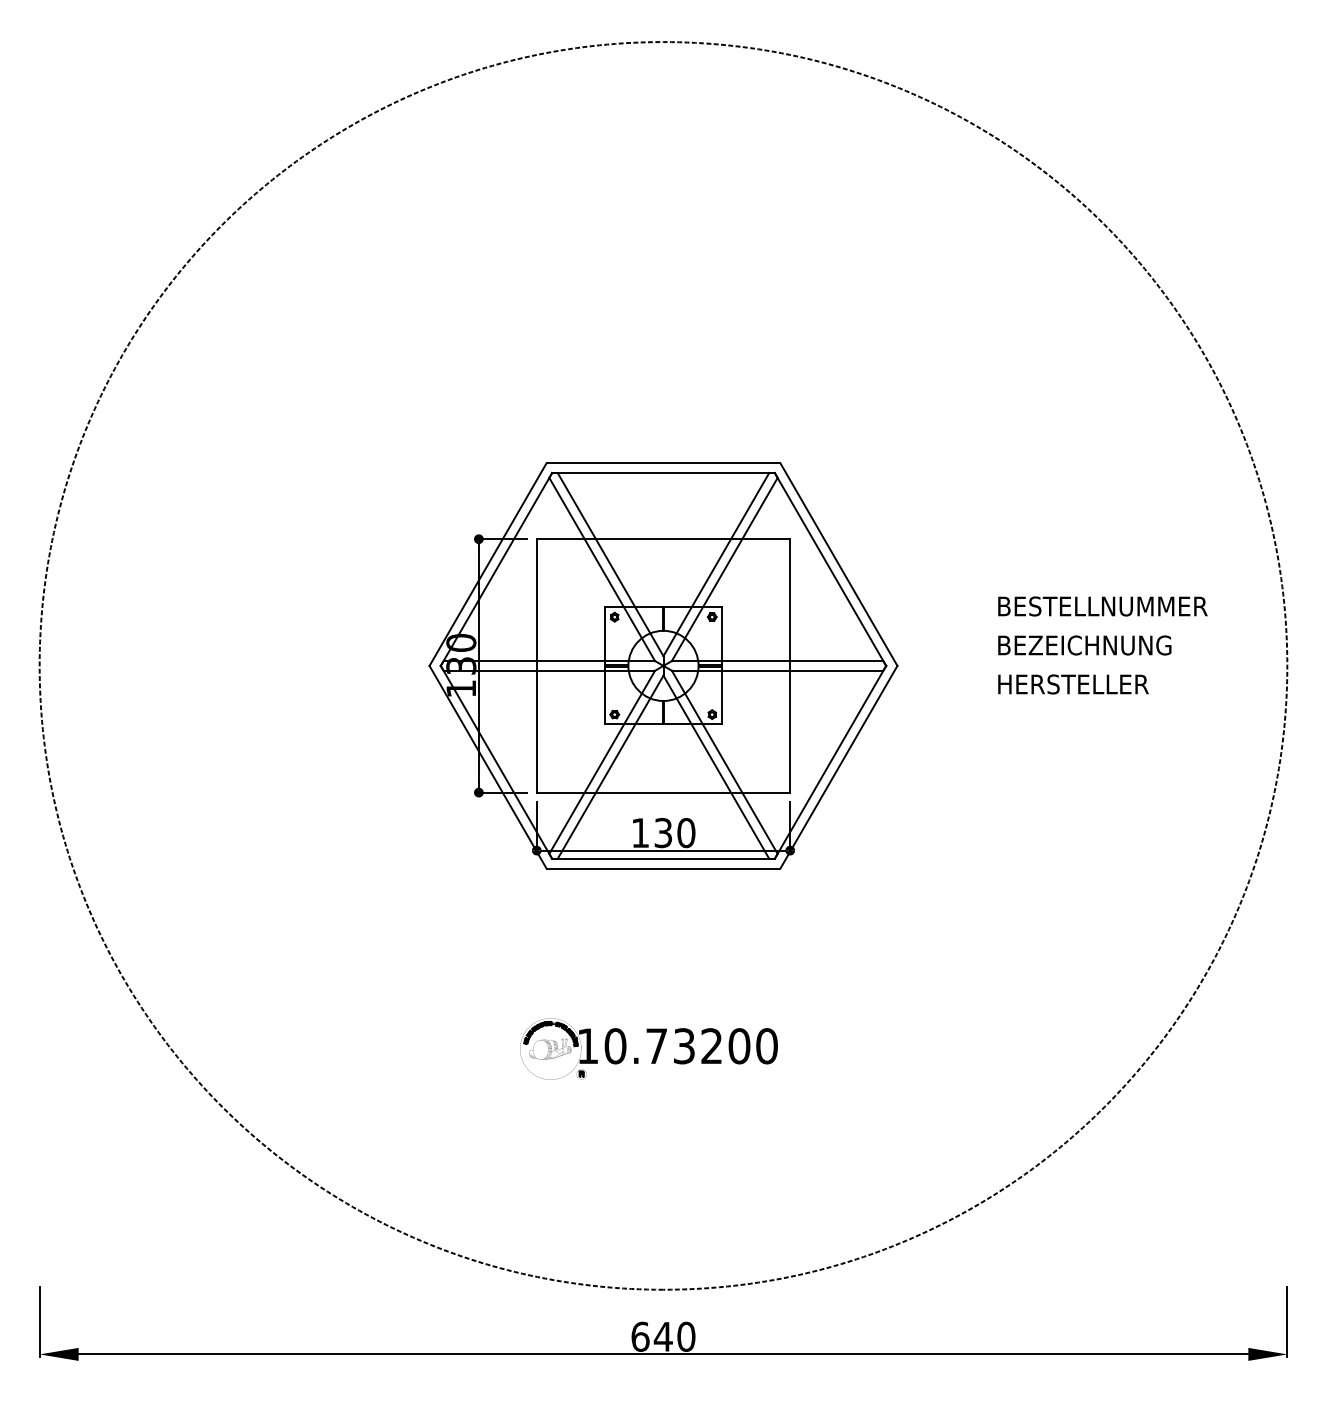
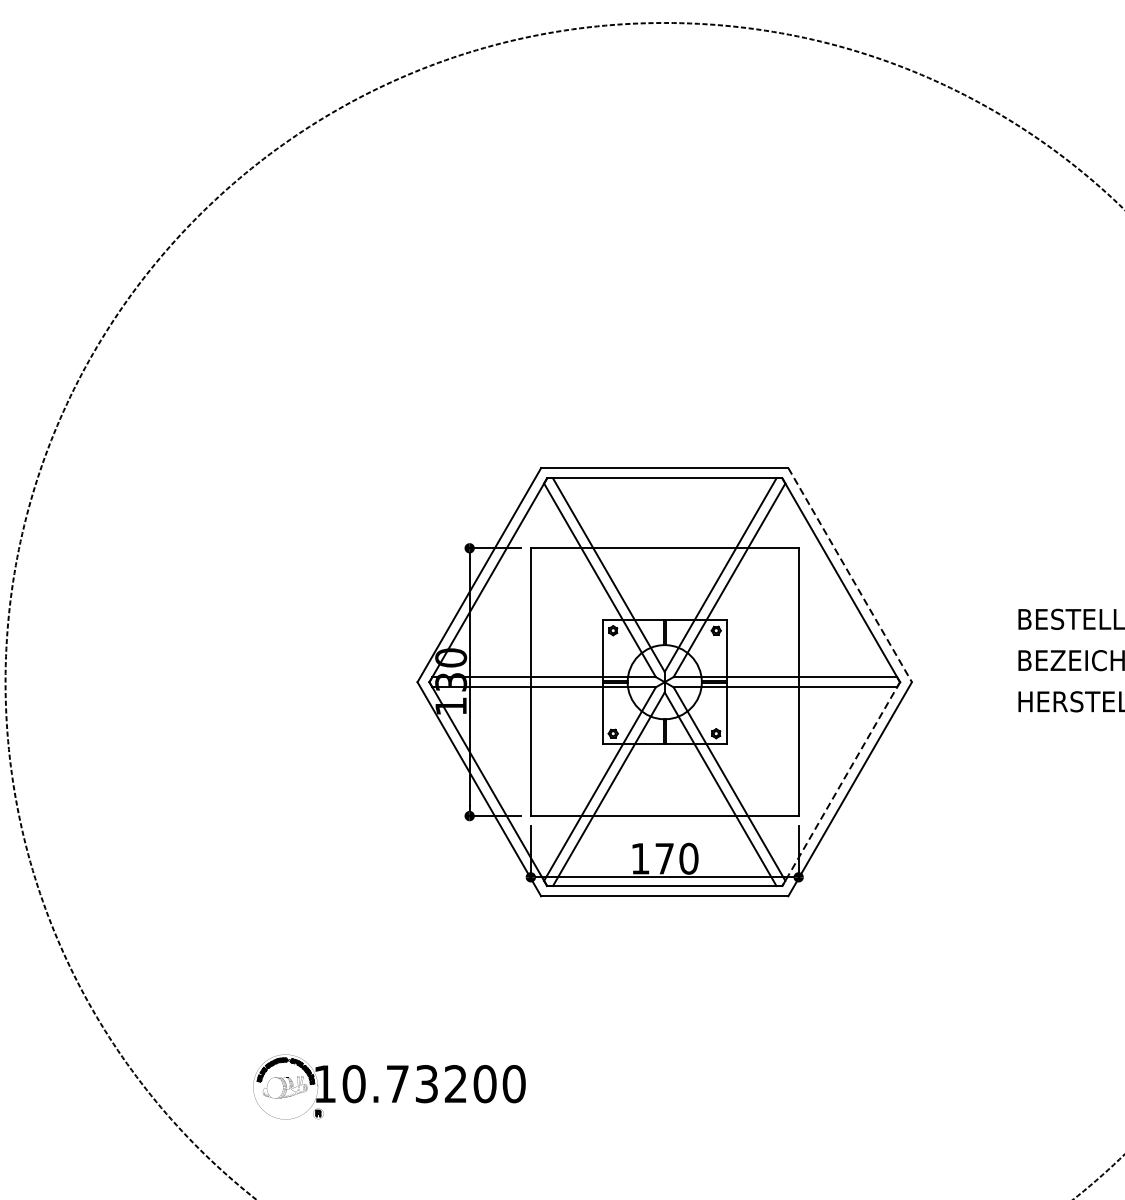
line: (838, 564) -> (849, 575), solid -> dashed
line: (830, 762) -> (841, 784), solid -> dashed
text: (662, 833) -> (663, 859), 130 -> 170
part: (655, 1050) -> (396, 1088), moved

